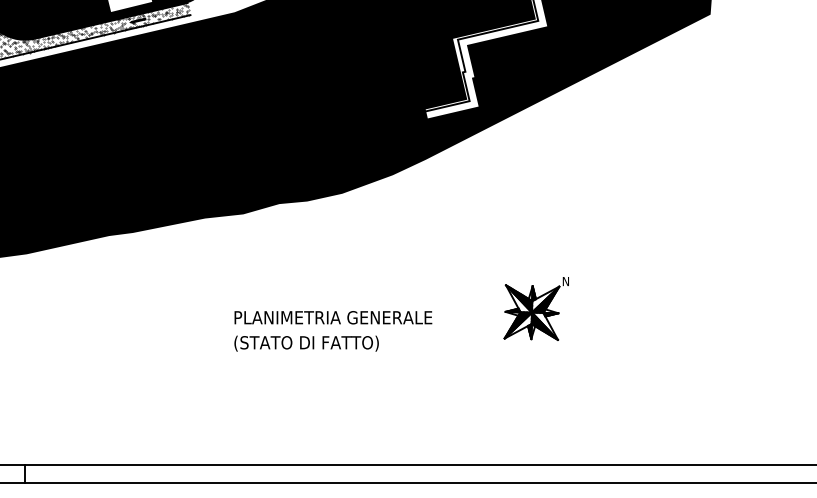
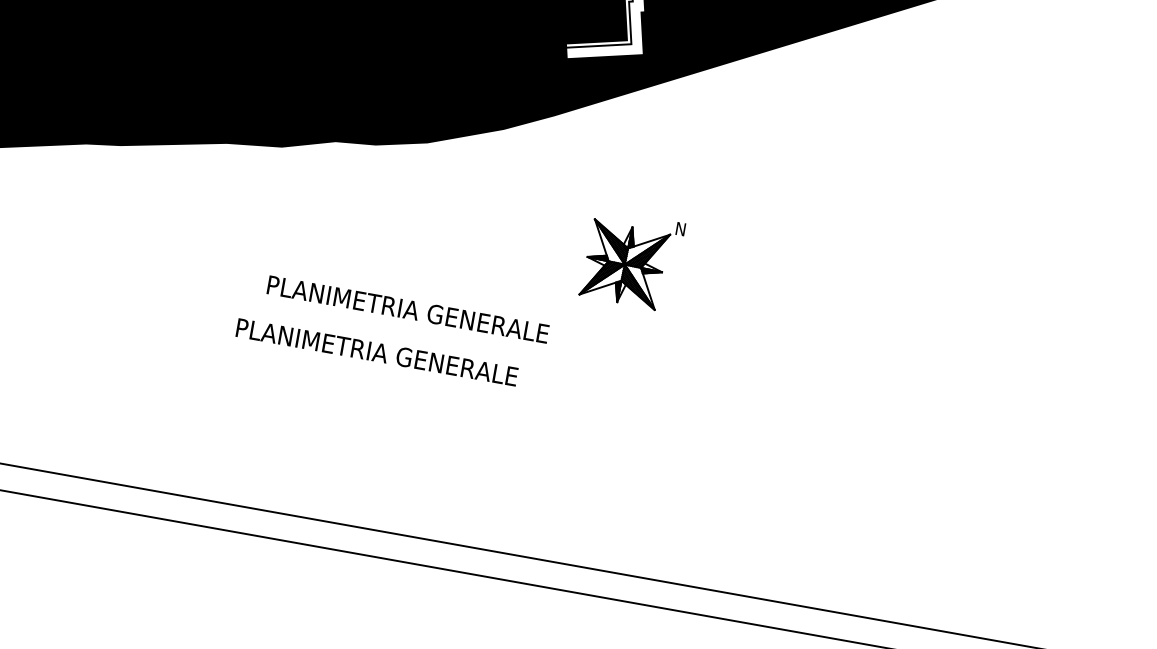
part: (535, 308) -> (630, 259), moved
text: (333, 317) -> (408, 309), moved
text: (333, 343) -> (377, 353), (STATO DI FATTO) -> PLANIMETRIA GENERALE

